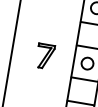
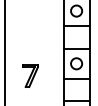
part: (45, 56) -> (30, 75), moved

